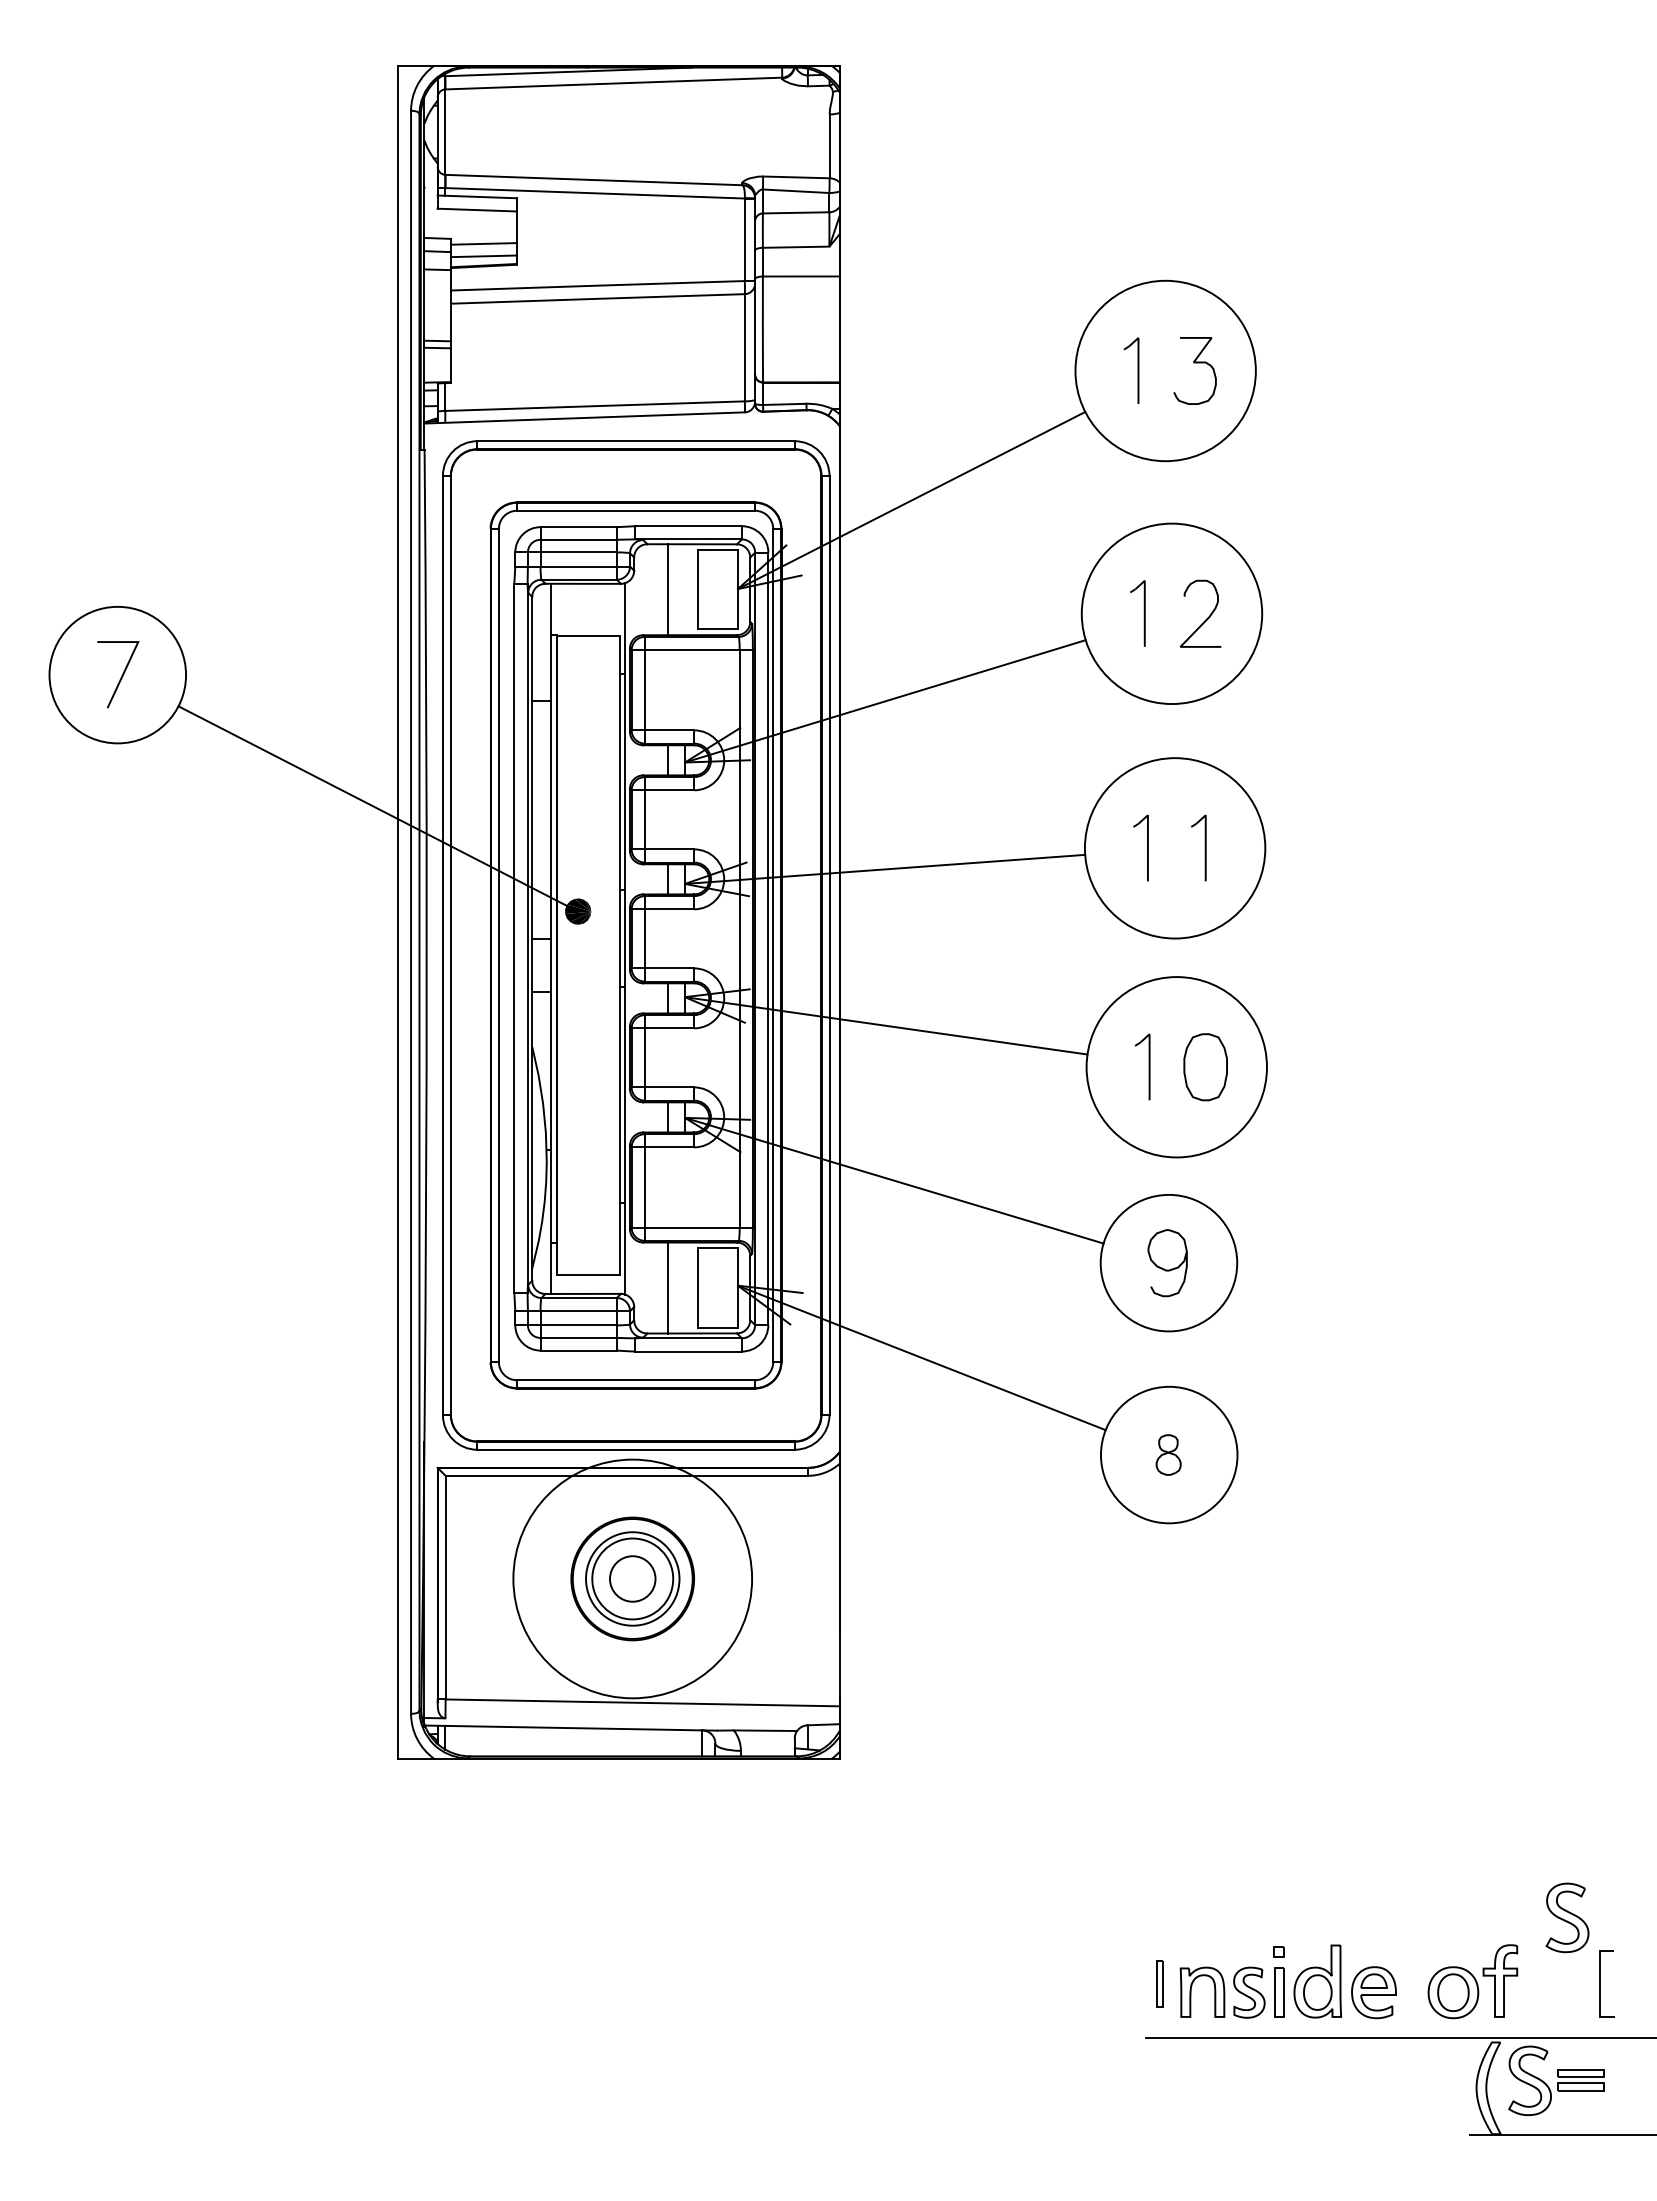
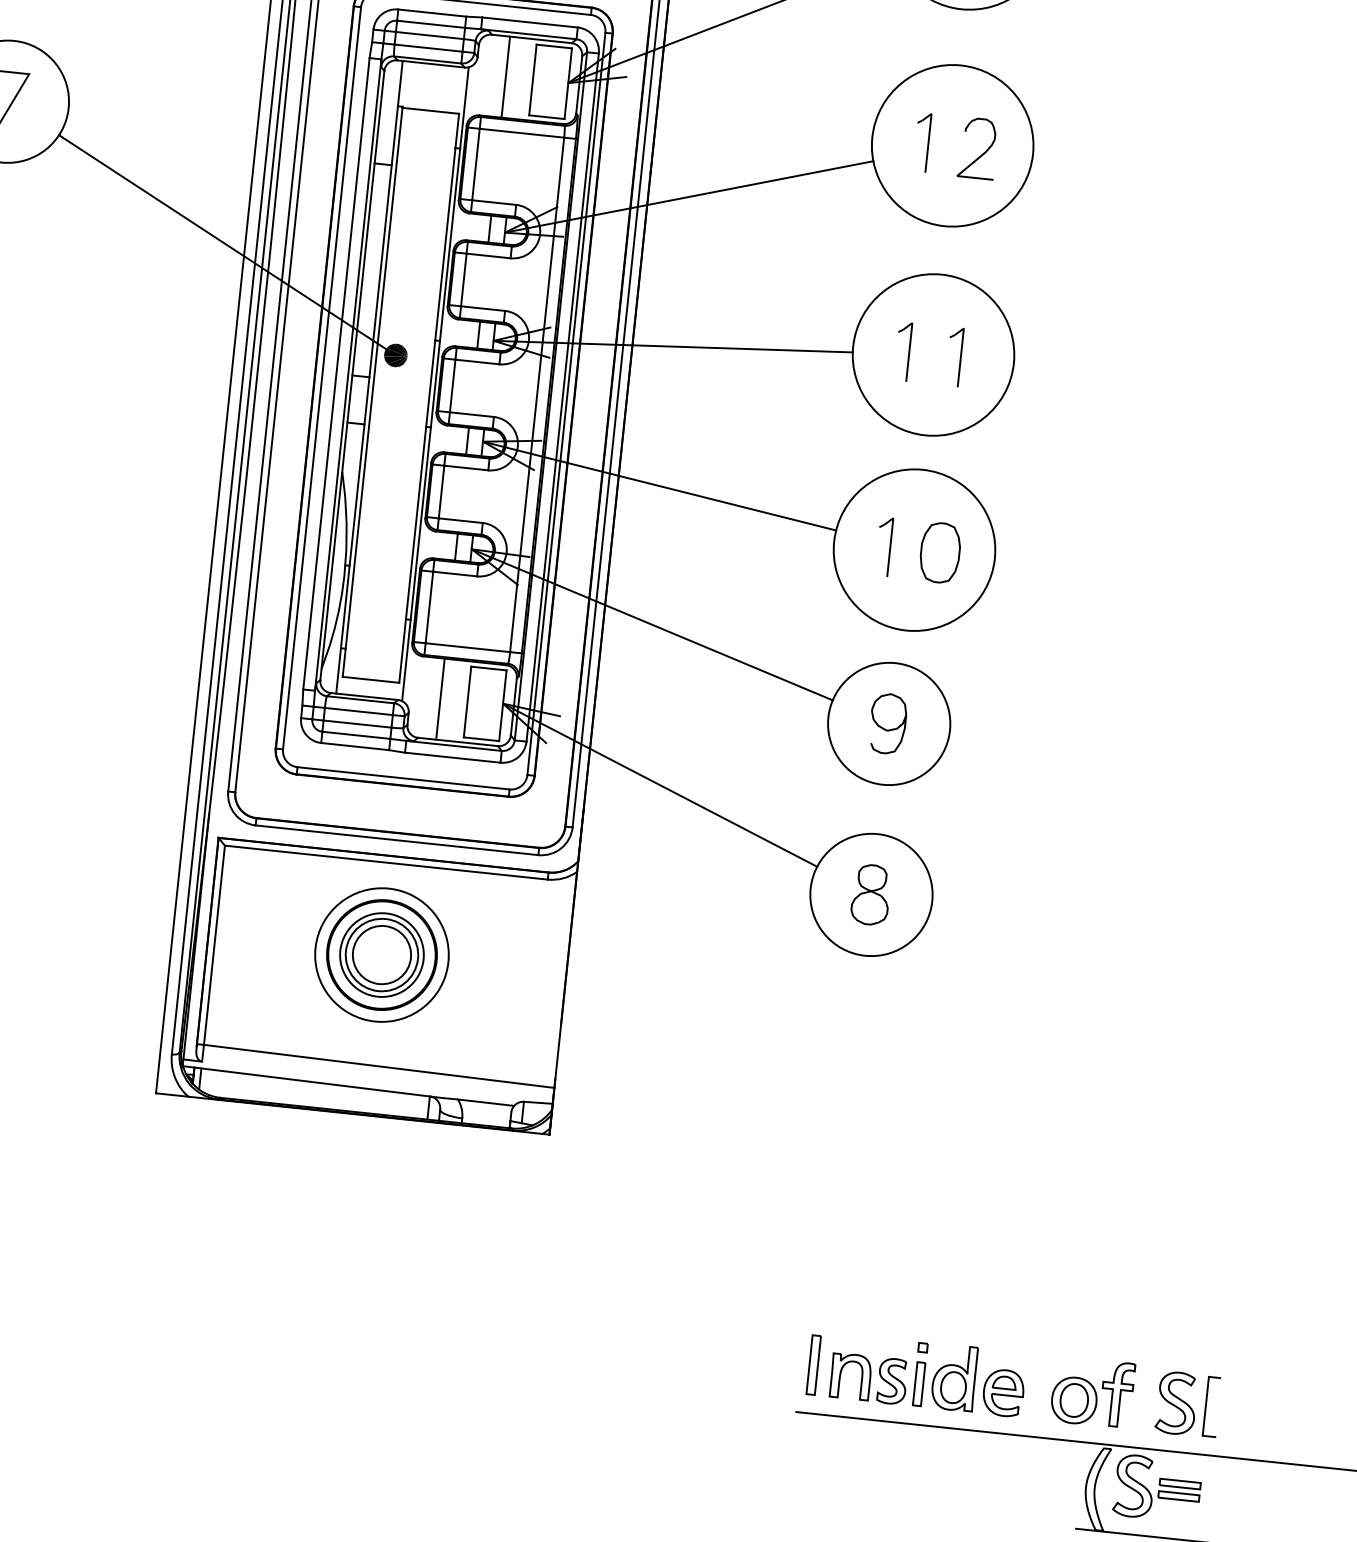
part: (1168, 1454) -> (870, 894), size x1.67
circle: (632, 1578) -> (381, 954), size x0.62
circle: (632, 1578) -> (381, 954), size x1.43
part: (1567, 1917) -> (1176, 1402), moved
part: (1159, 1983) -> (813, 1364), size x1.43

